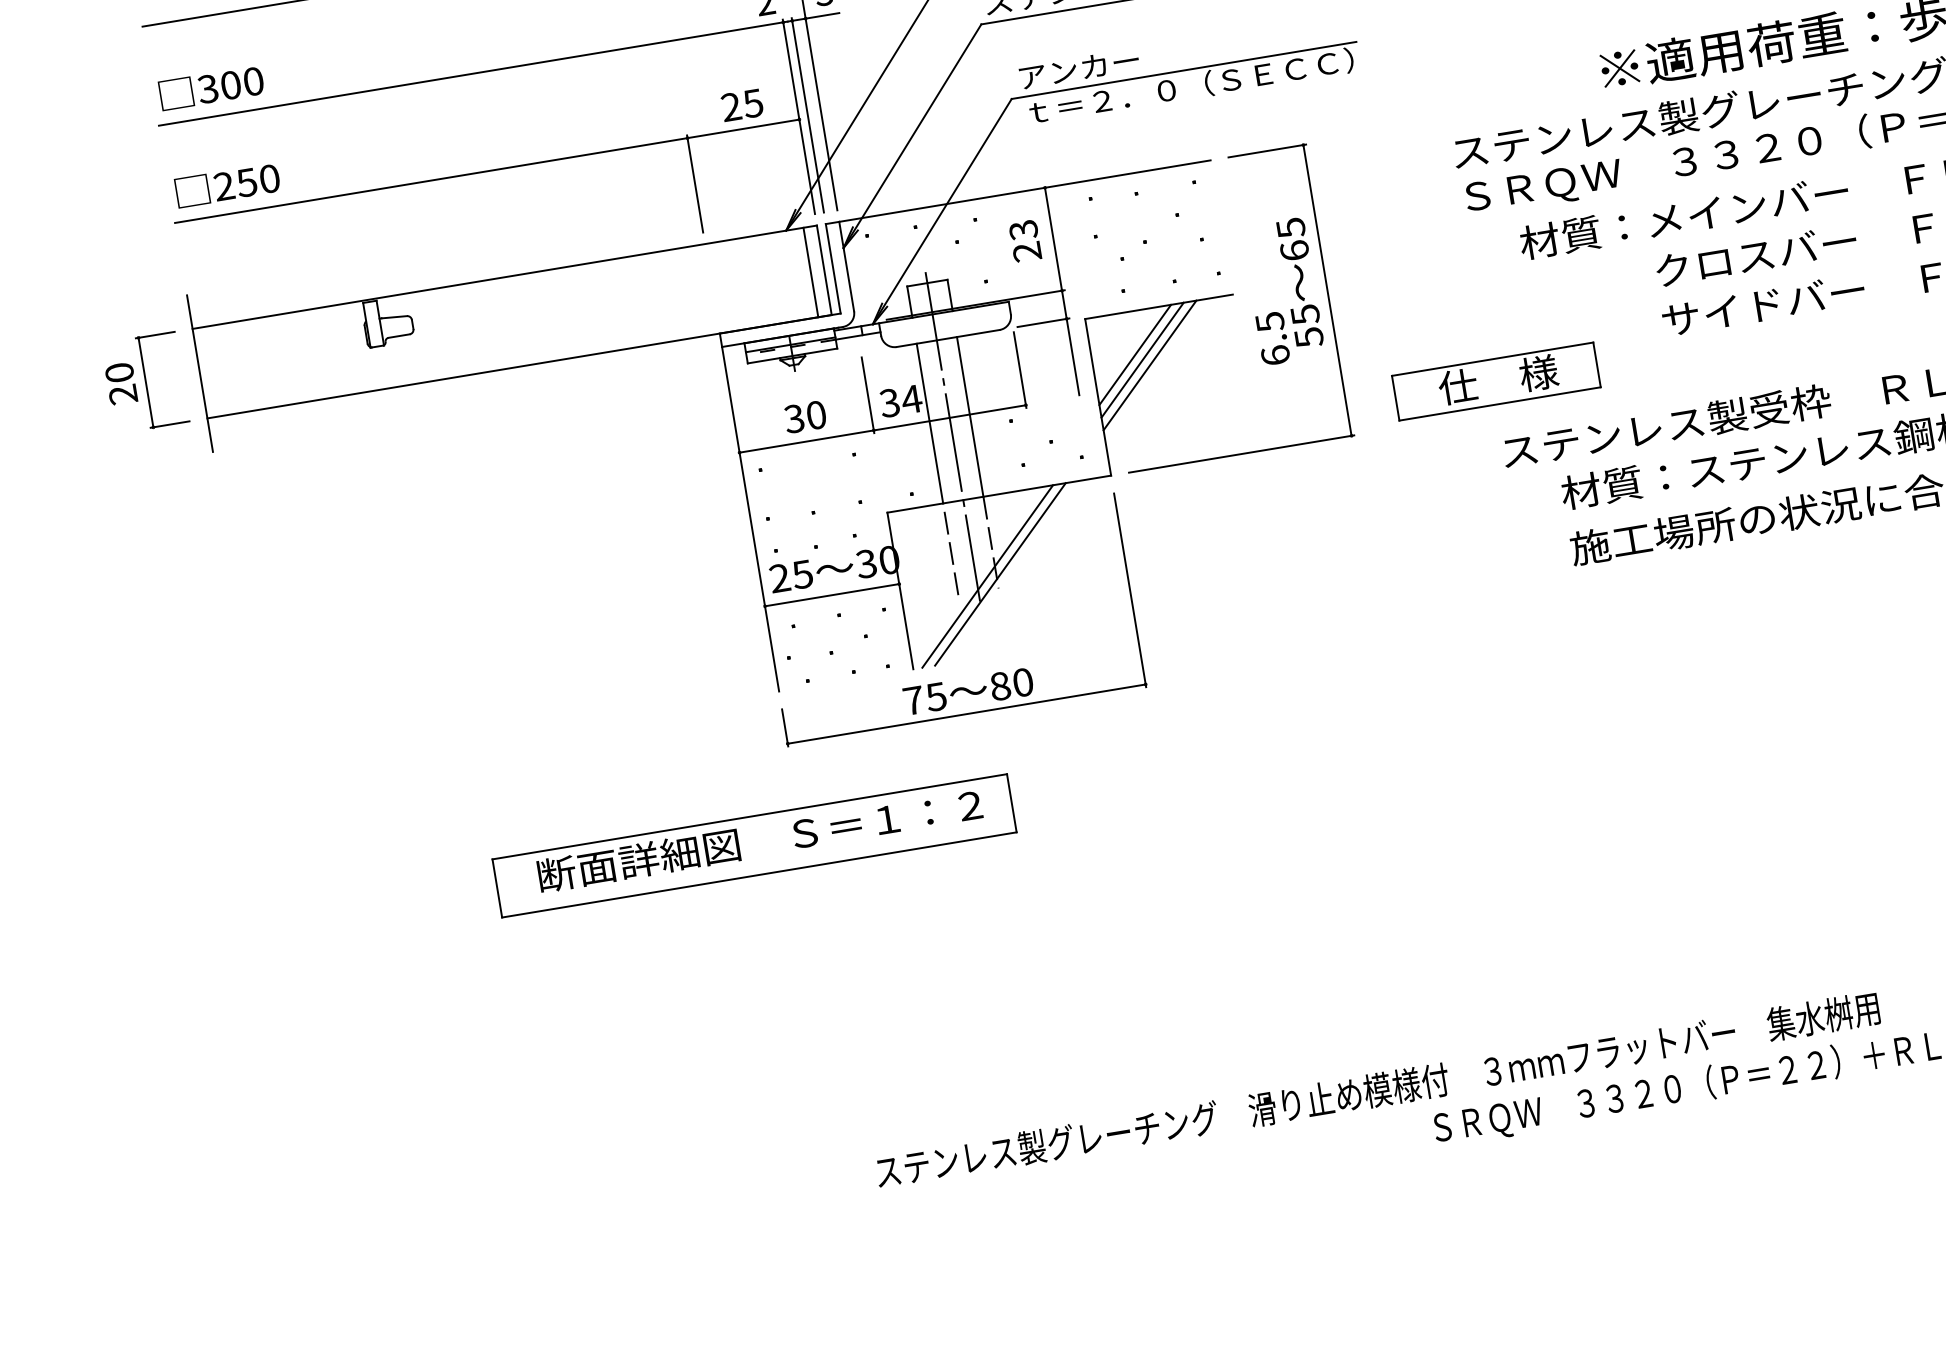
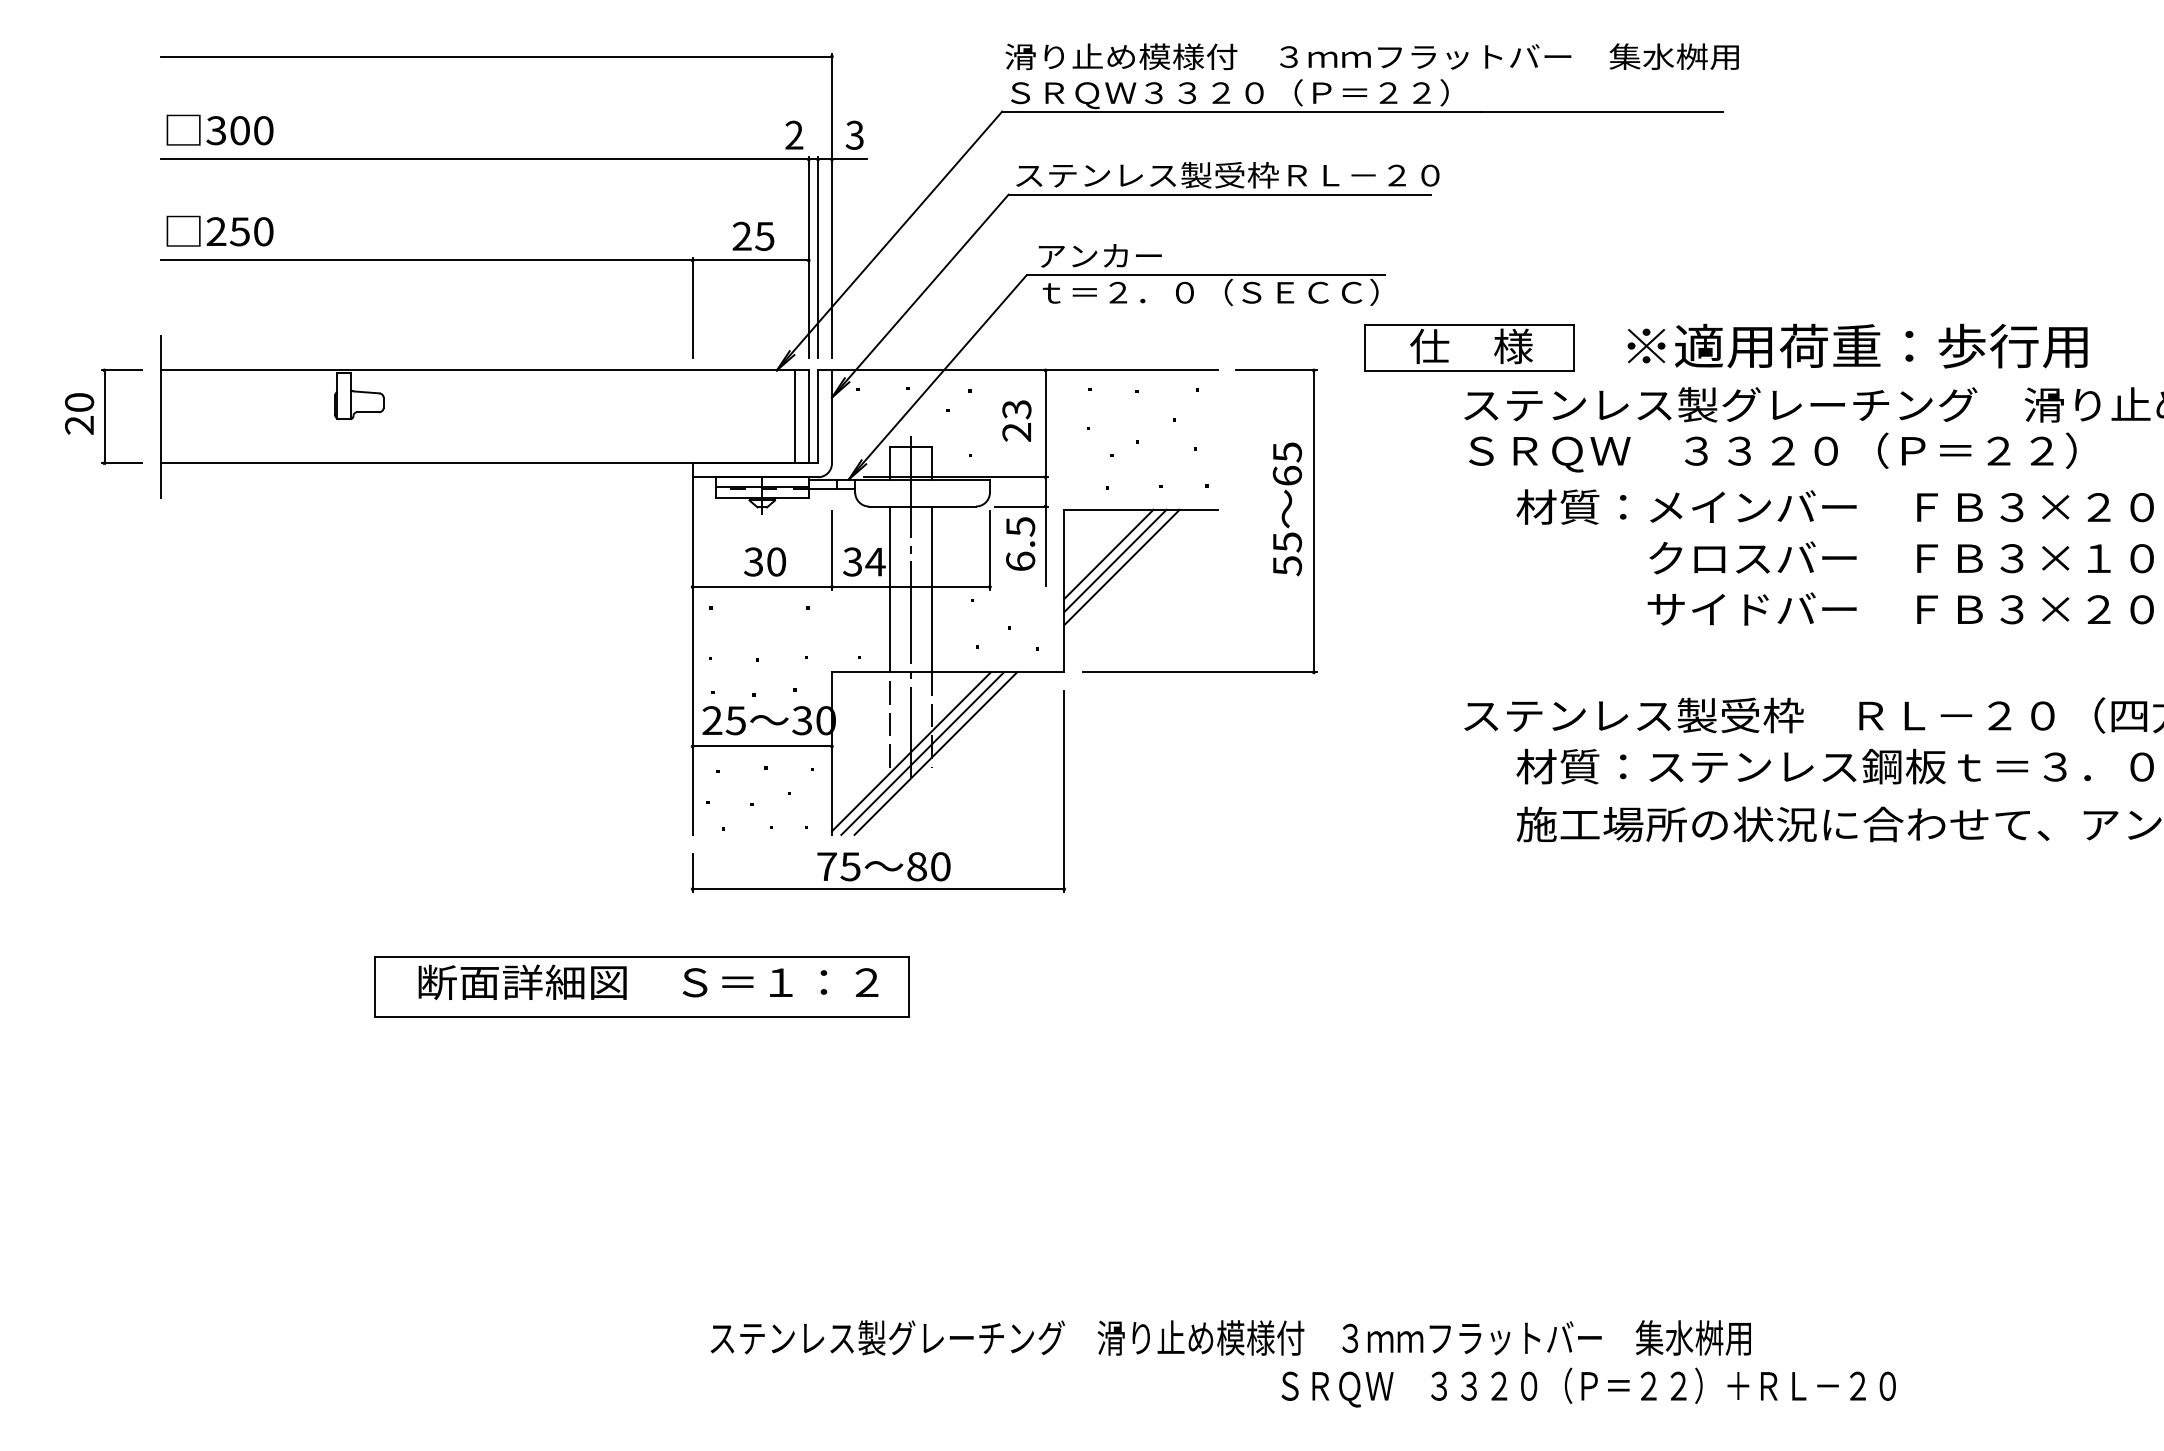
text: (1272, 338) -> (1020, 543), moved
part: (1496, 381) -> (1469, 347), moved
line: (976, 576) -> (911, 751), added

